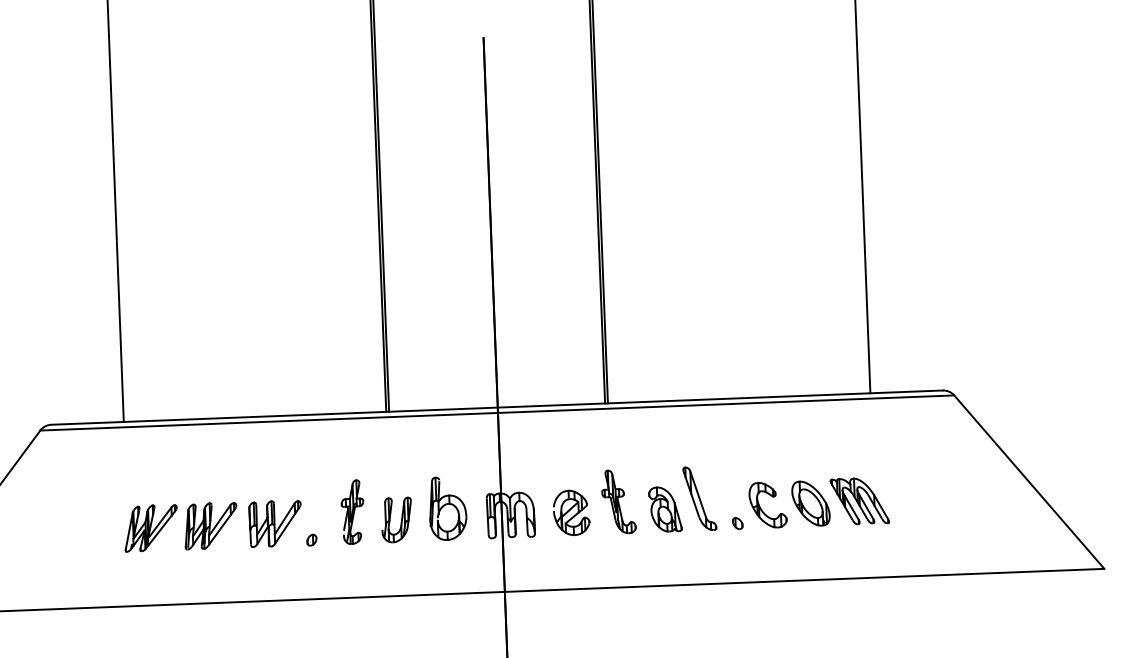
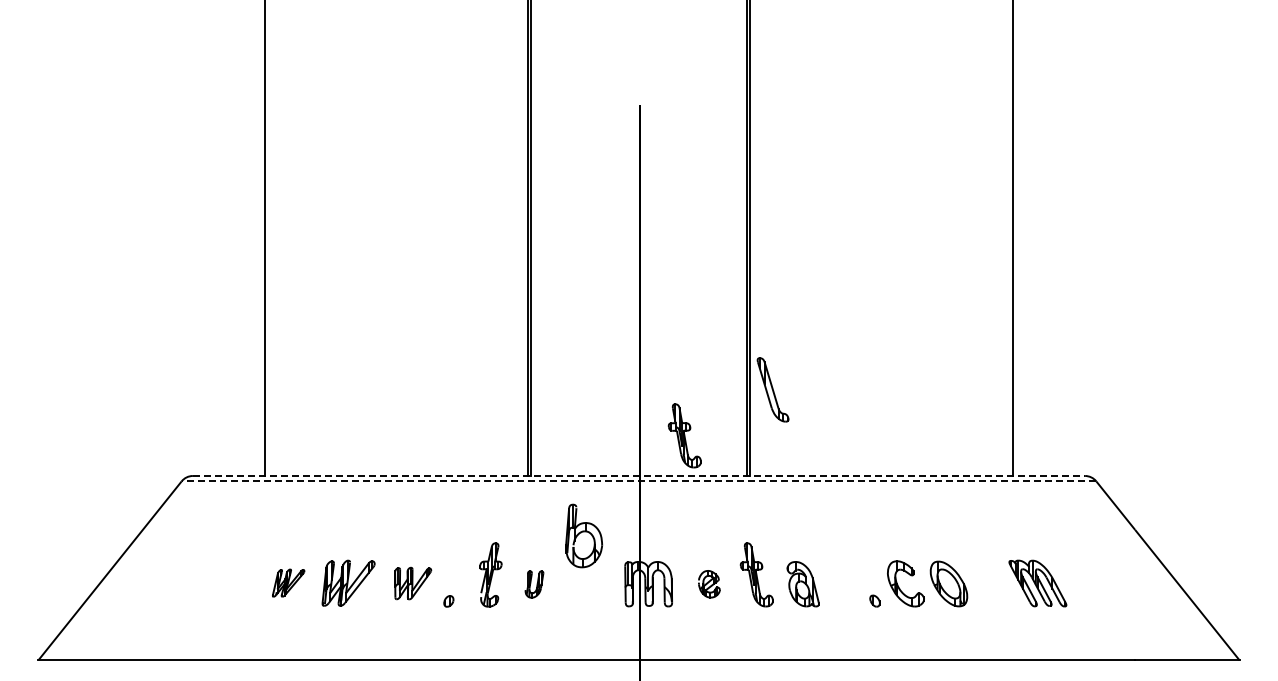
part: (541, 365) -> (684, 435), added
line: (497, 407) -> (639, 475), solid -> dashed
line: (496, 413) -> (638, 481), solid -> dashed
part: (699, 498) -> (772, 389), moved
part: (859, 501) -> (1037, 583), moved
part: (448, 508) -> (584, 535), moved
part: (571, 513) -> (709, 584), size x0.6
part: (396, 520) -> (534, 584), size x0.6
part: (274, 523) -> (412, 583), size x0.7
part: (150, 527) -> (288, 582), size x0.6

